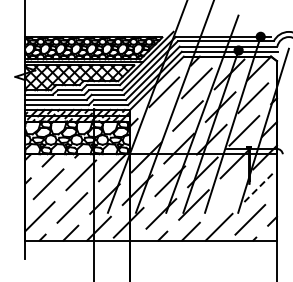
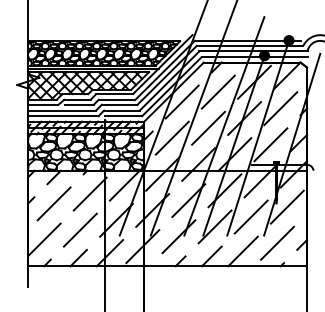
line: (155, 124) -> (172, 137), added
line: (259, 187) -> (287, 207), dashed -> solid
line: (226, 195) -> (251, 216), added

